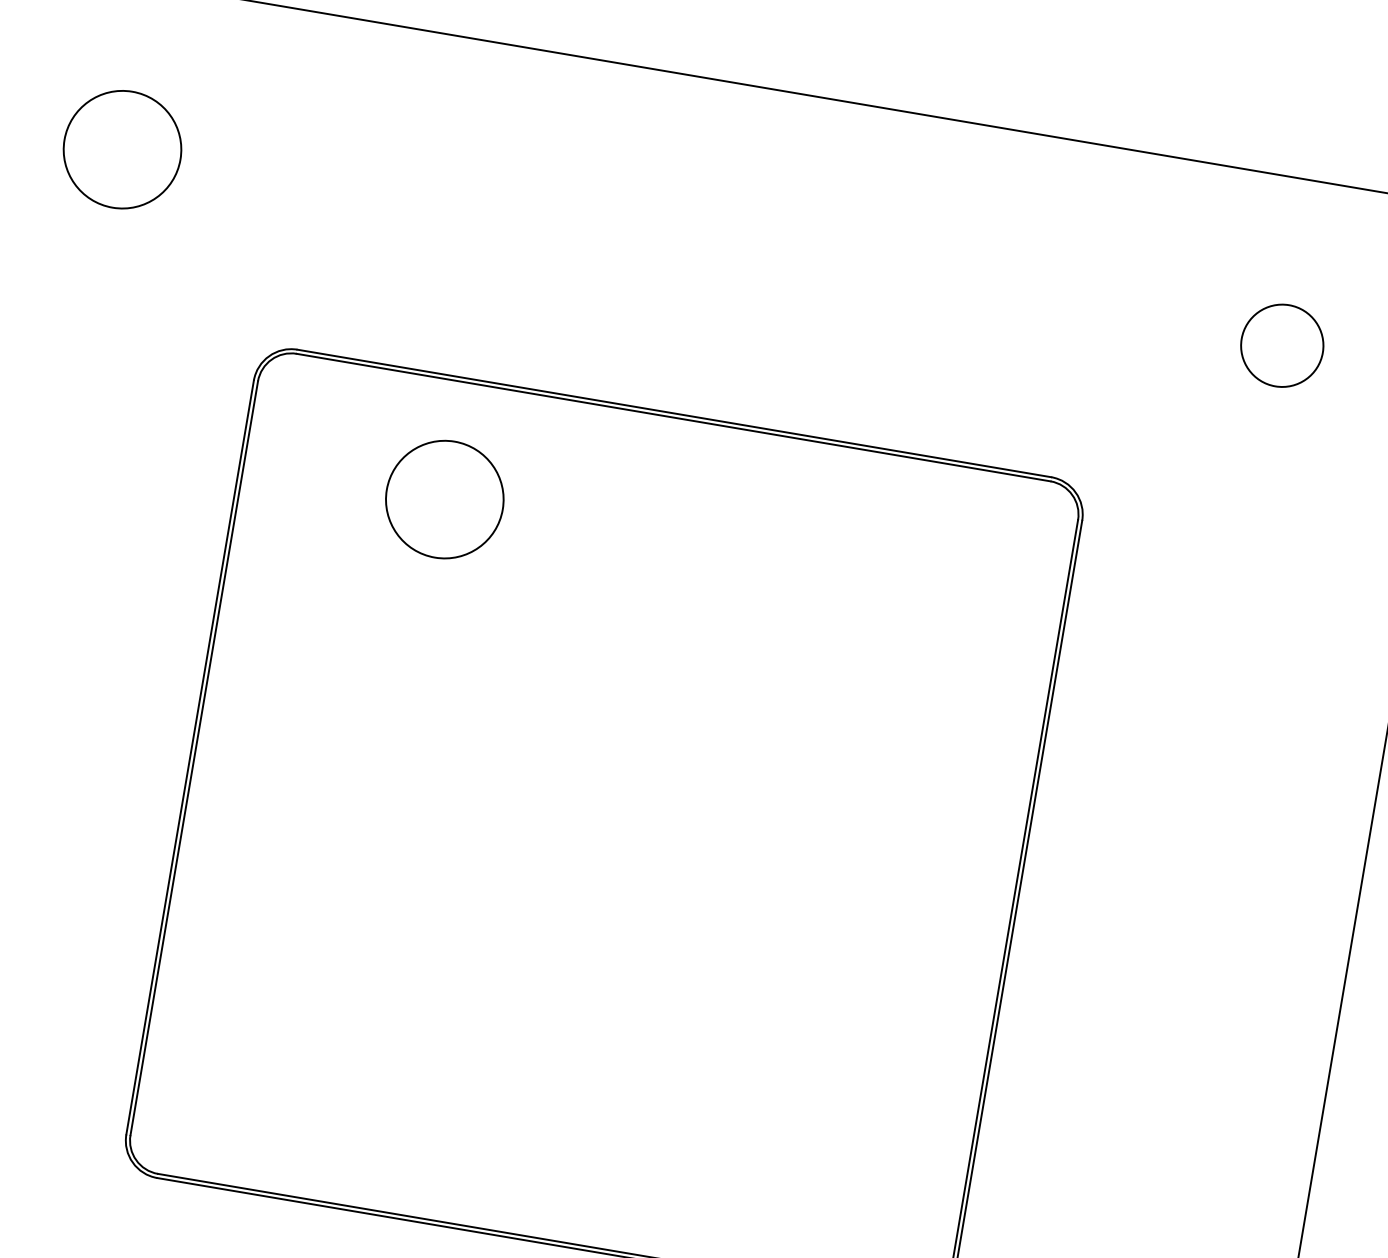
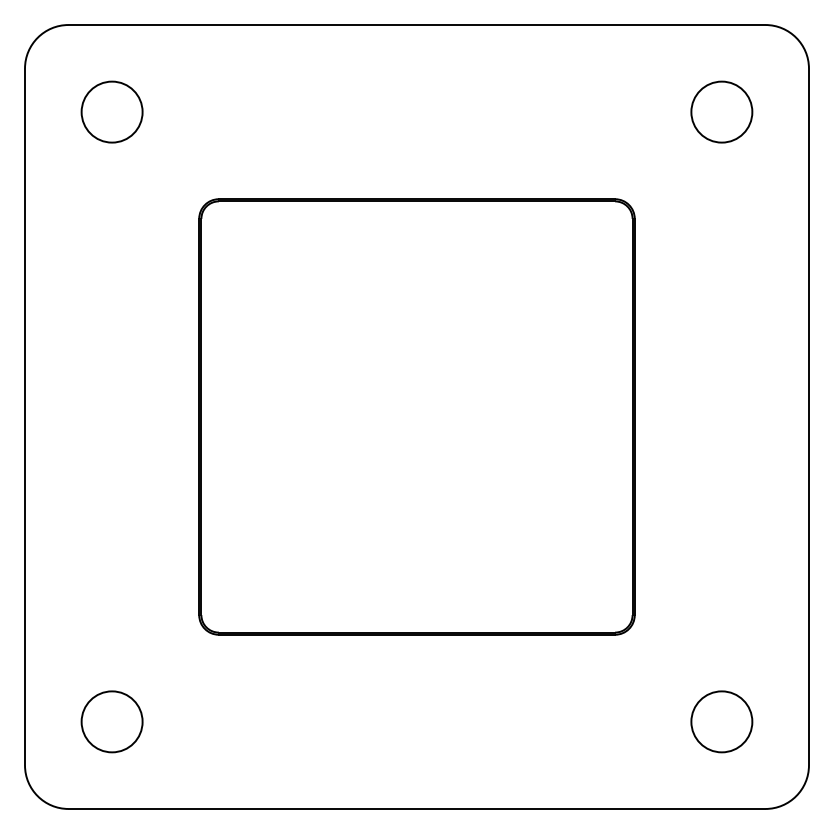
circle: (1281, 344) -> (721, 111), size x1.43
circle: (443, 498) -> (306, 262), removed

